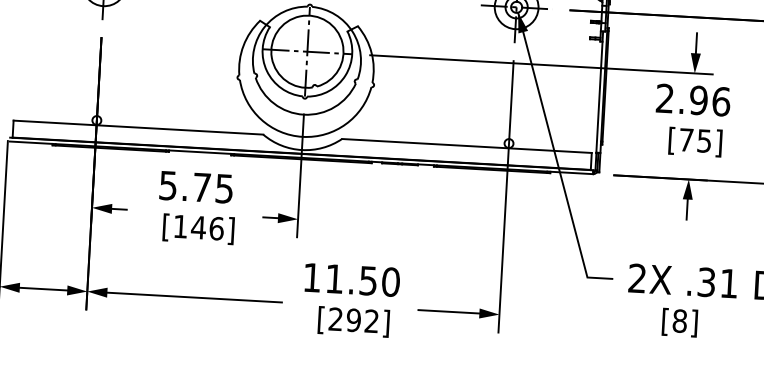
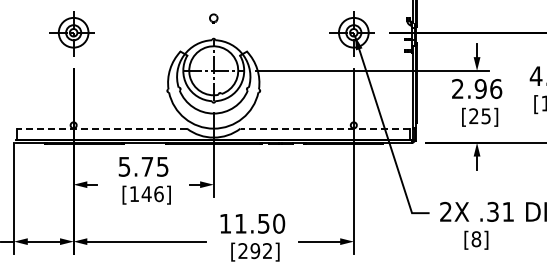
line: (139, 127) -> (102, 128), solid -> dashed
text: (685, 138) -> (473, 115), [75] -> [25]
line: (467, 145) -> (325, 128), solid -> dashed

